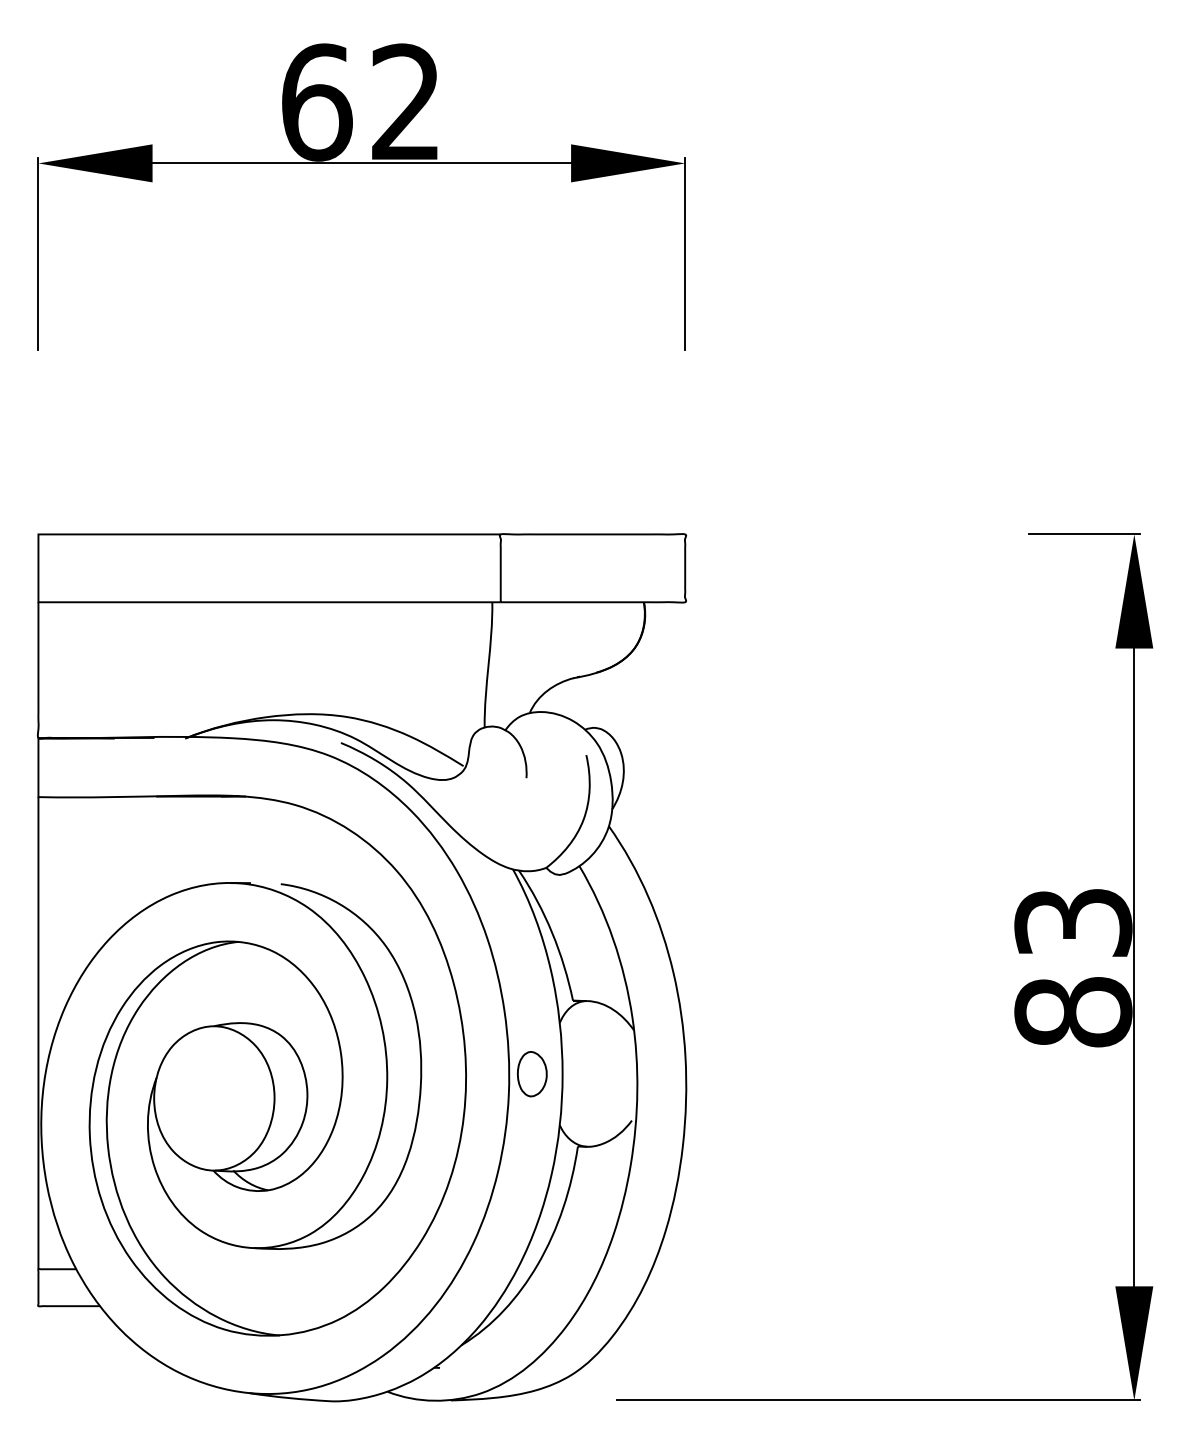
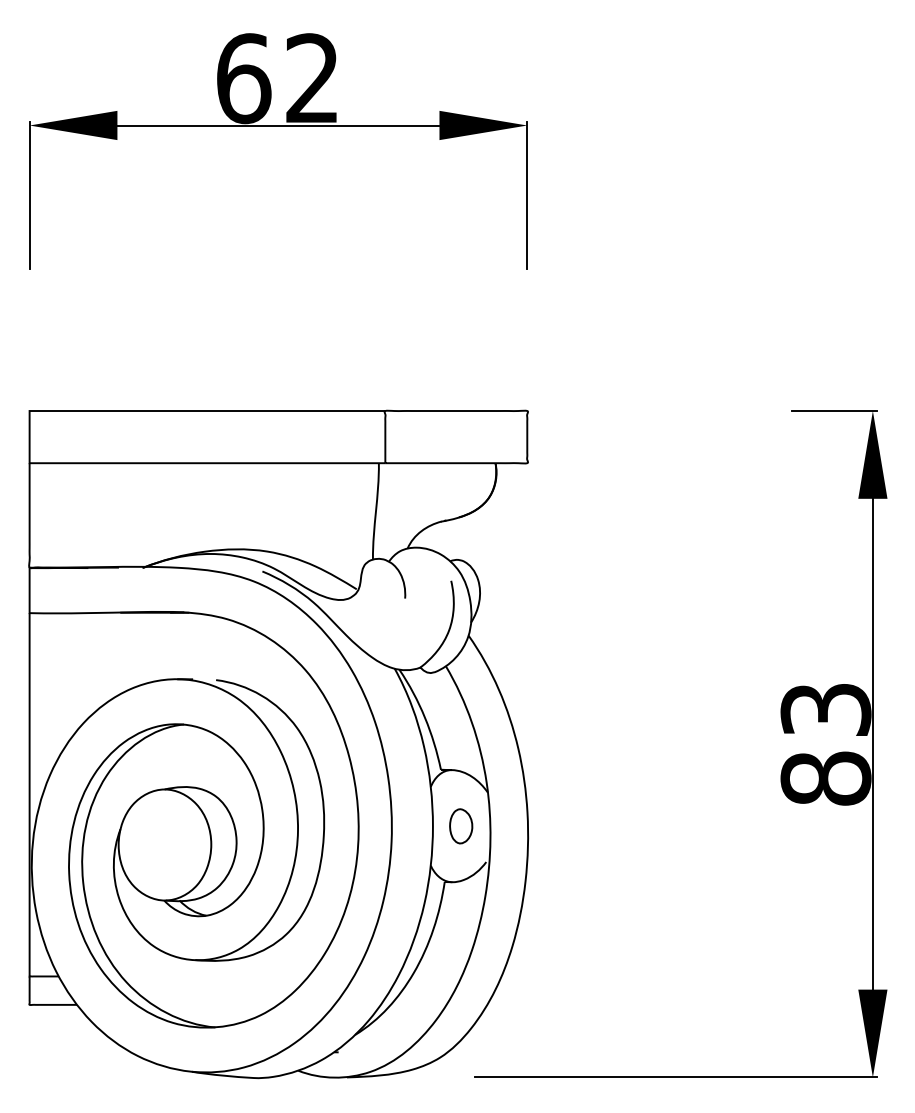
part: (532, 1074) -> (461, 826), moved

